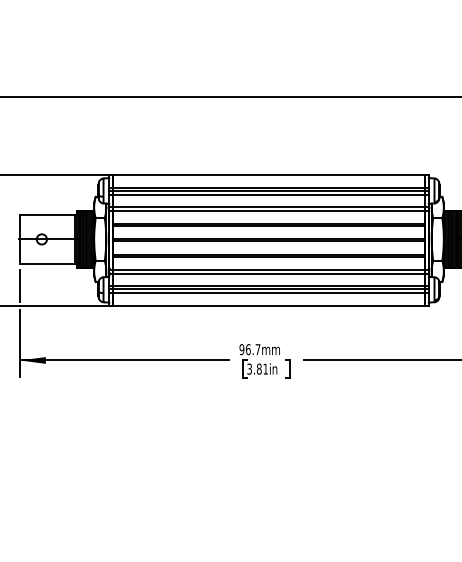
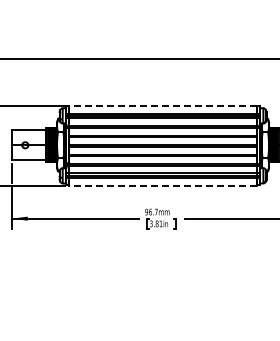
line: (268, 175) -> (162, 106), solid -> dashed
line: (268, 305) -> (162, 185), solid -> dashed

